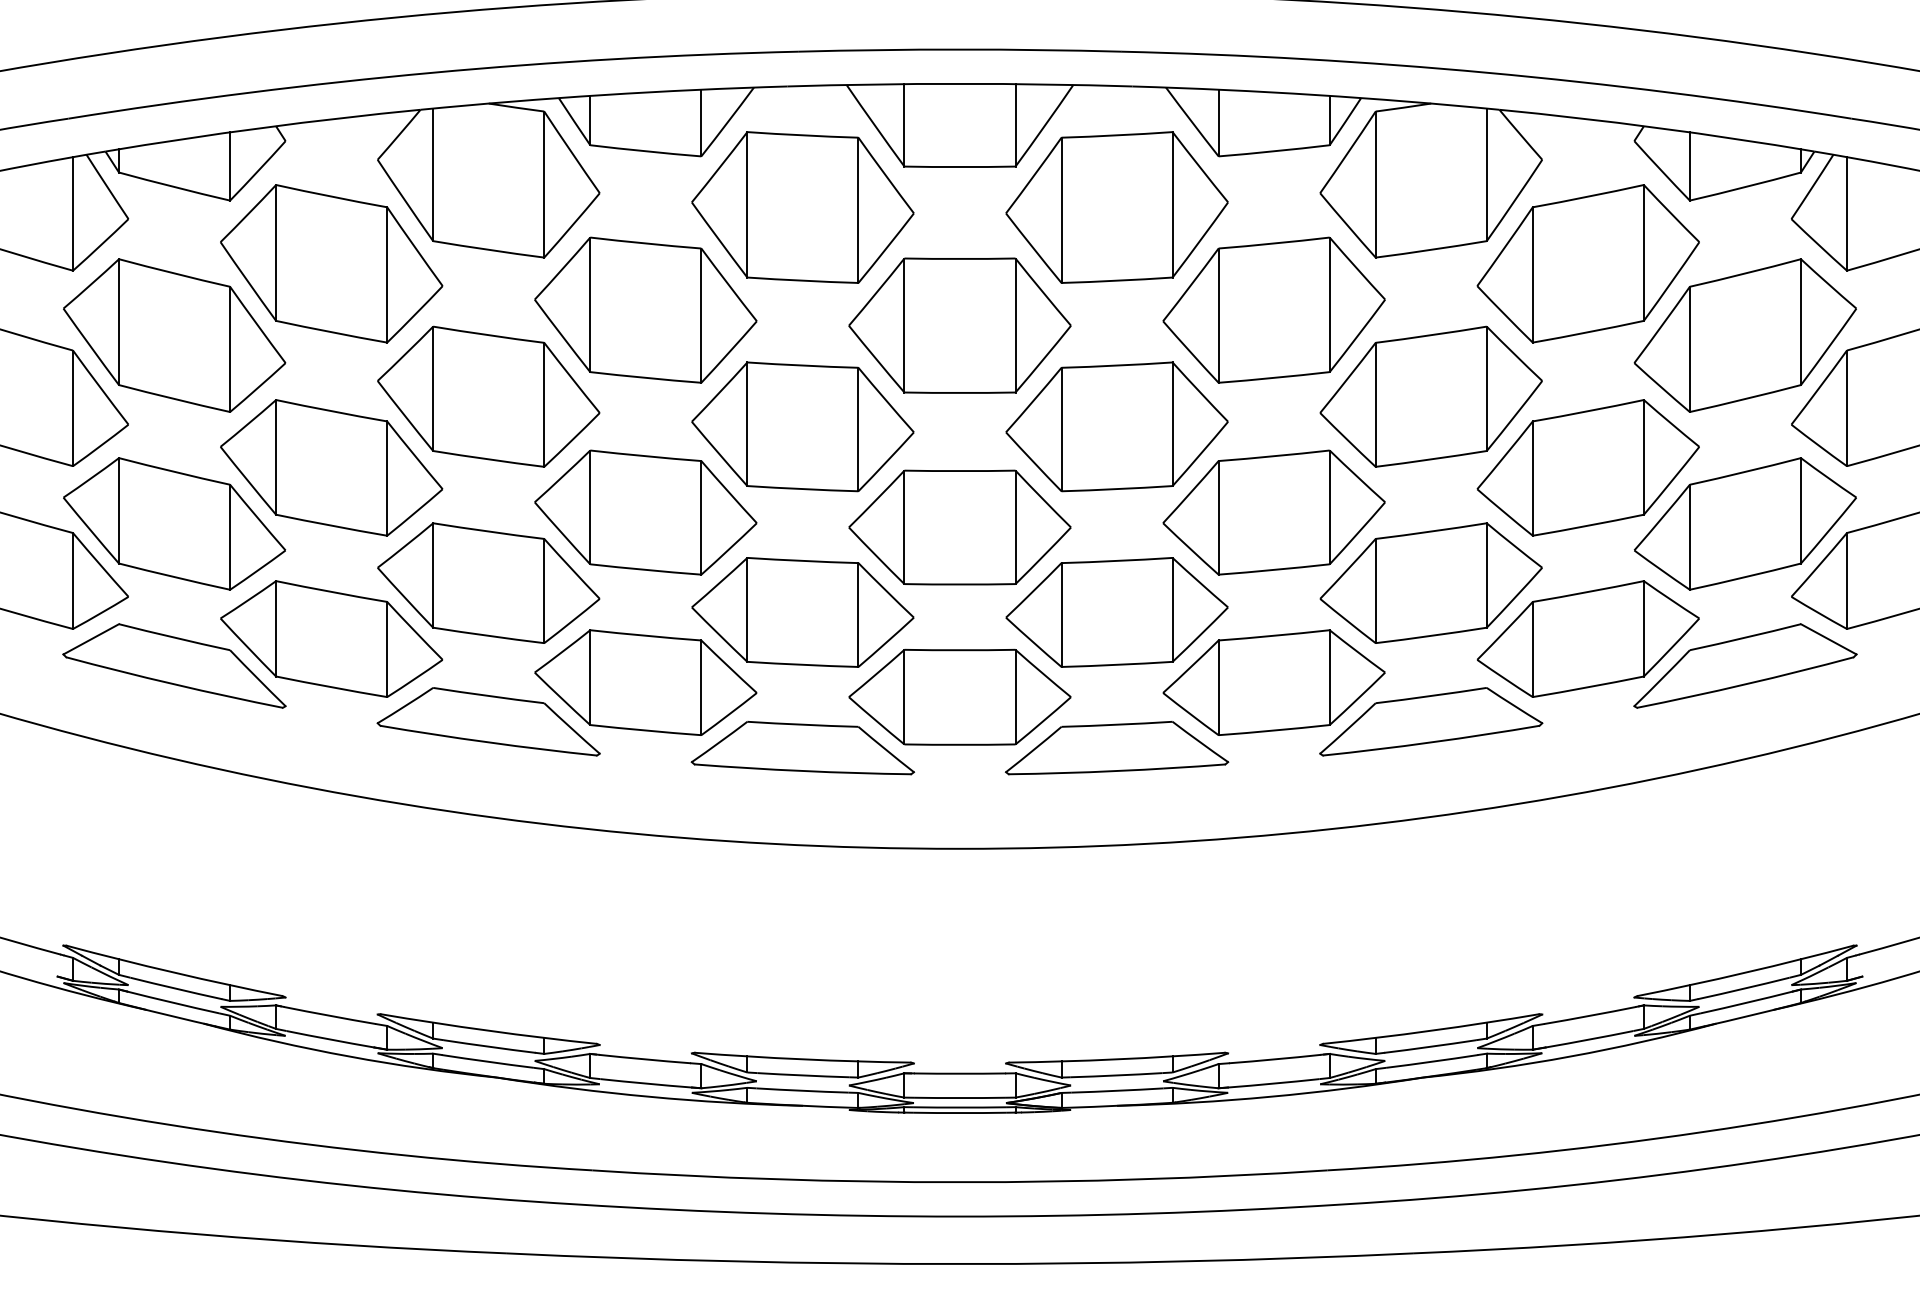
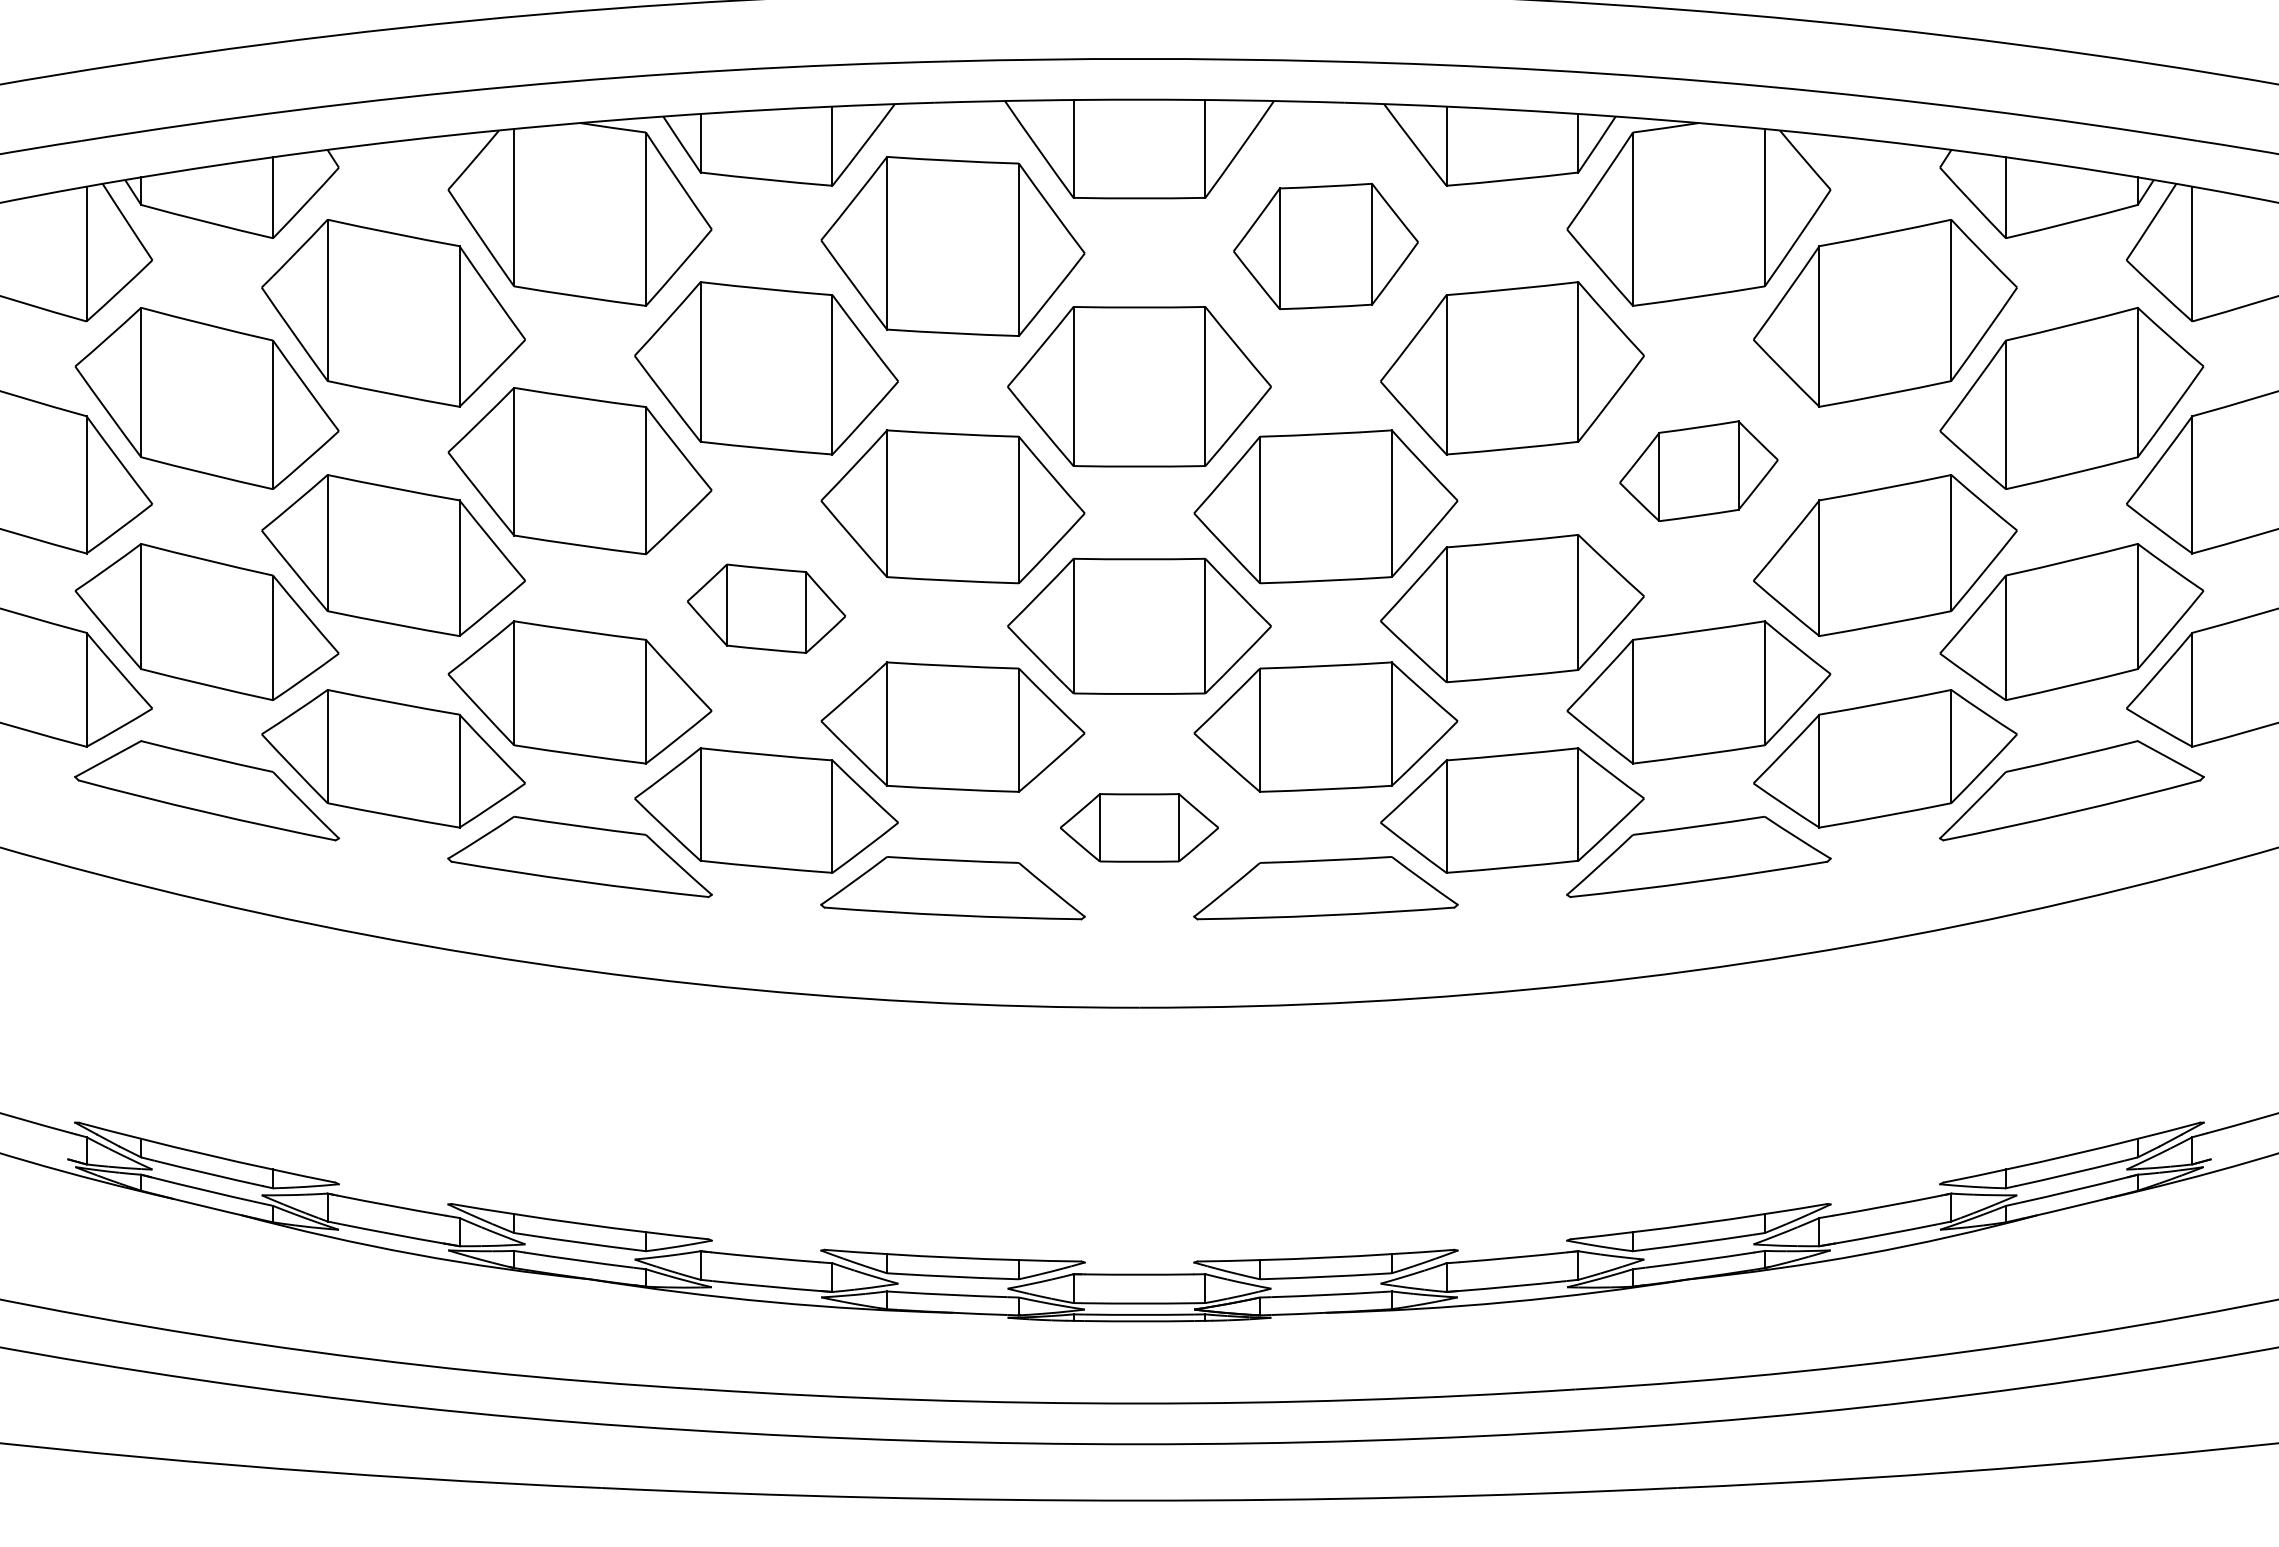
part: (1116, 207) -> (1325, 246), size x0.7
part: (1430, 397) -> (1698, 471), size x0.6
part: (645, 512) -> (766, 608), size x0.6
part: (960, 696) -> (1139, 827), size x0.6

